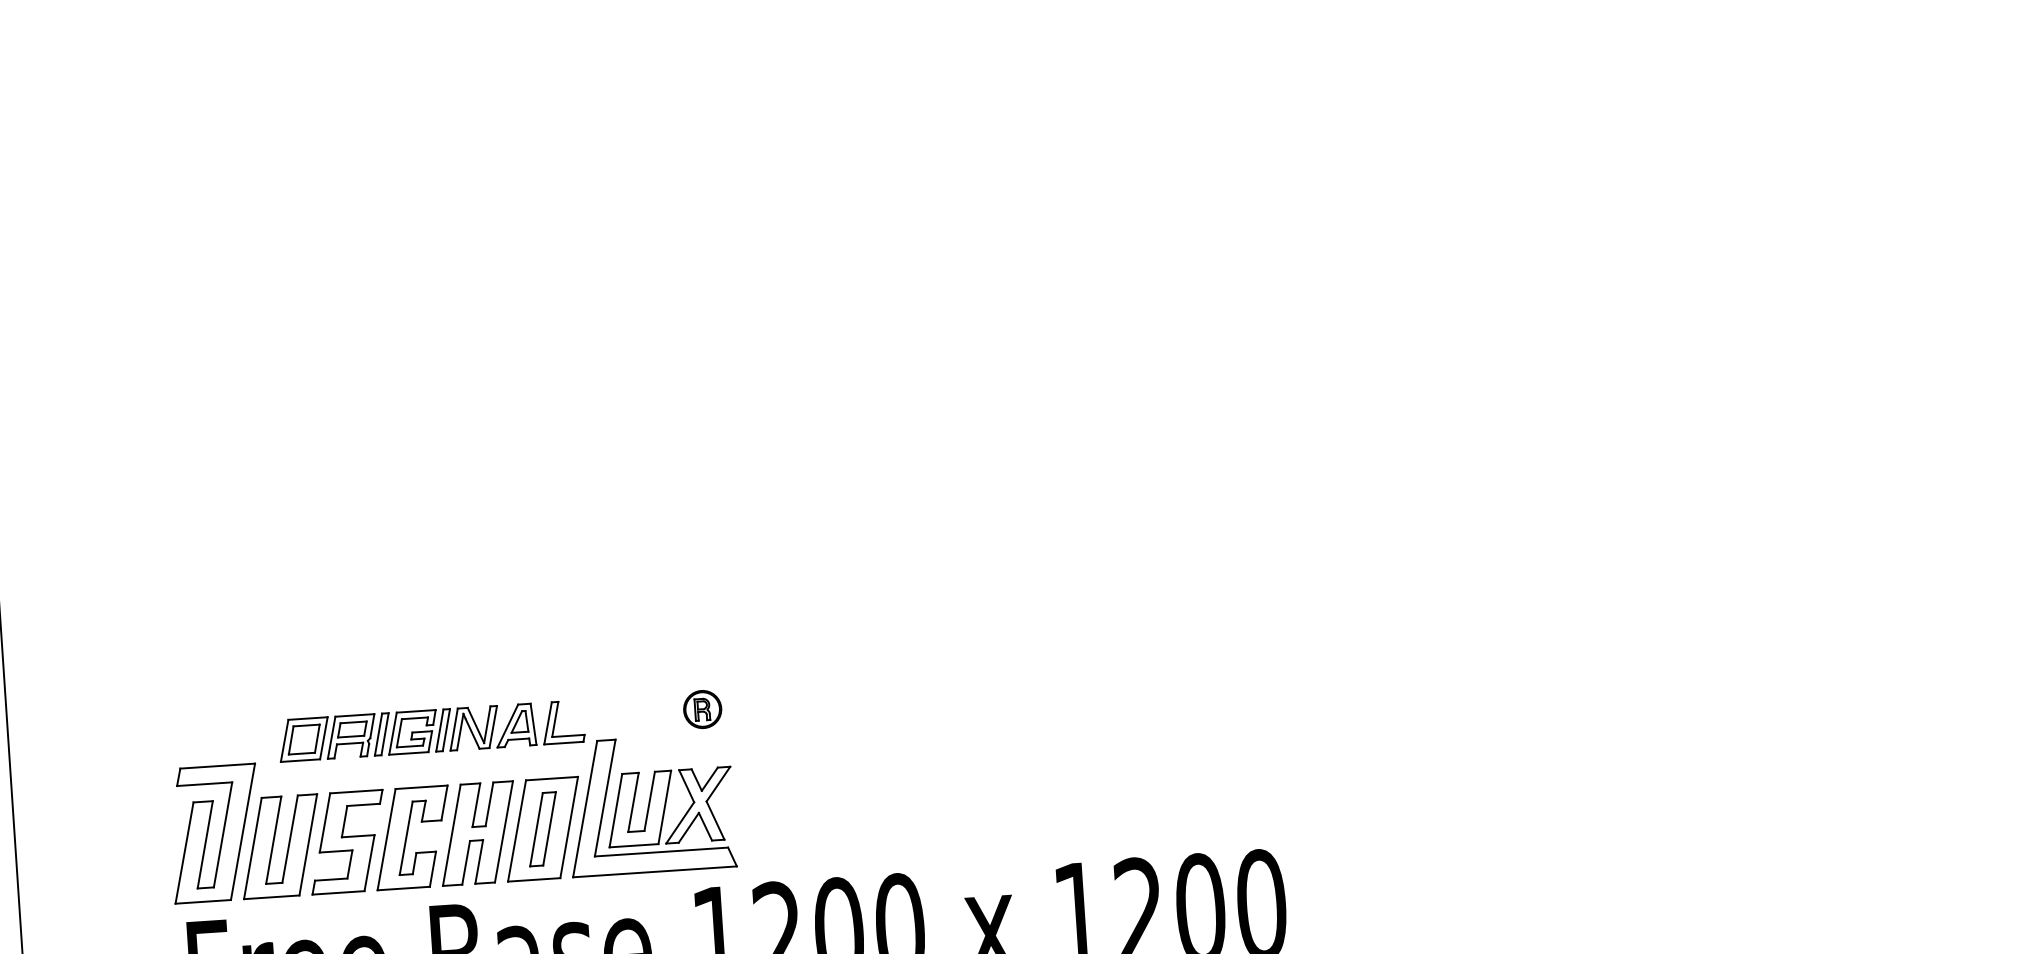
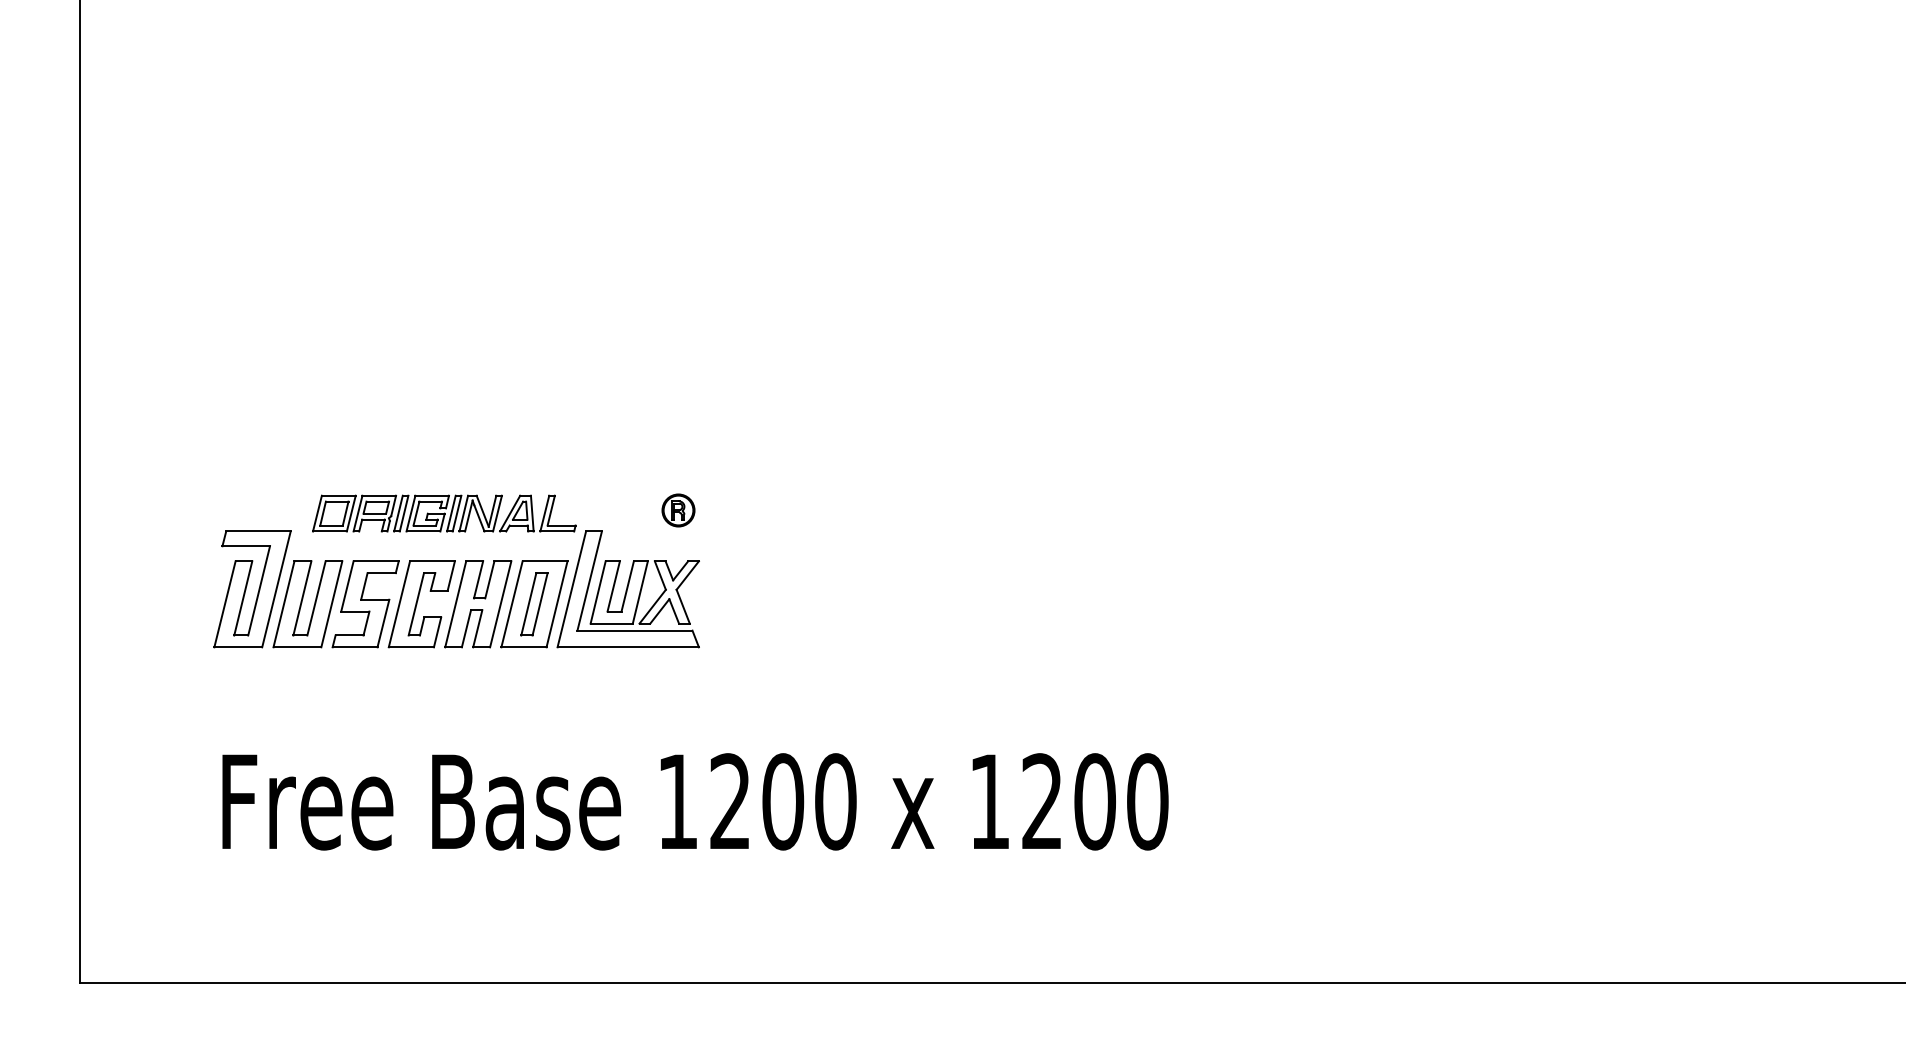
part: (450, 796) -> (456, 570), moved

